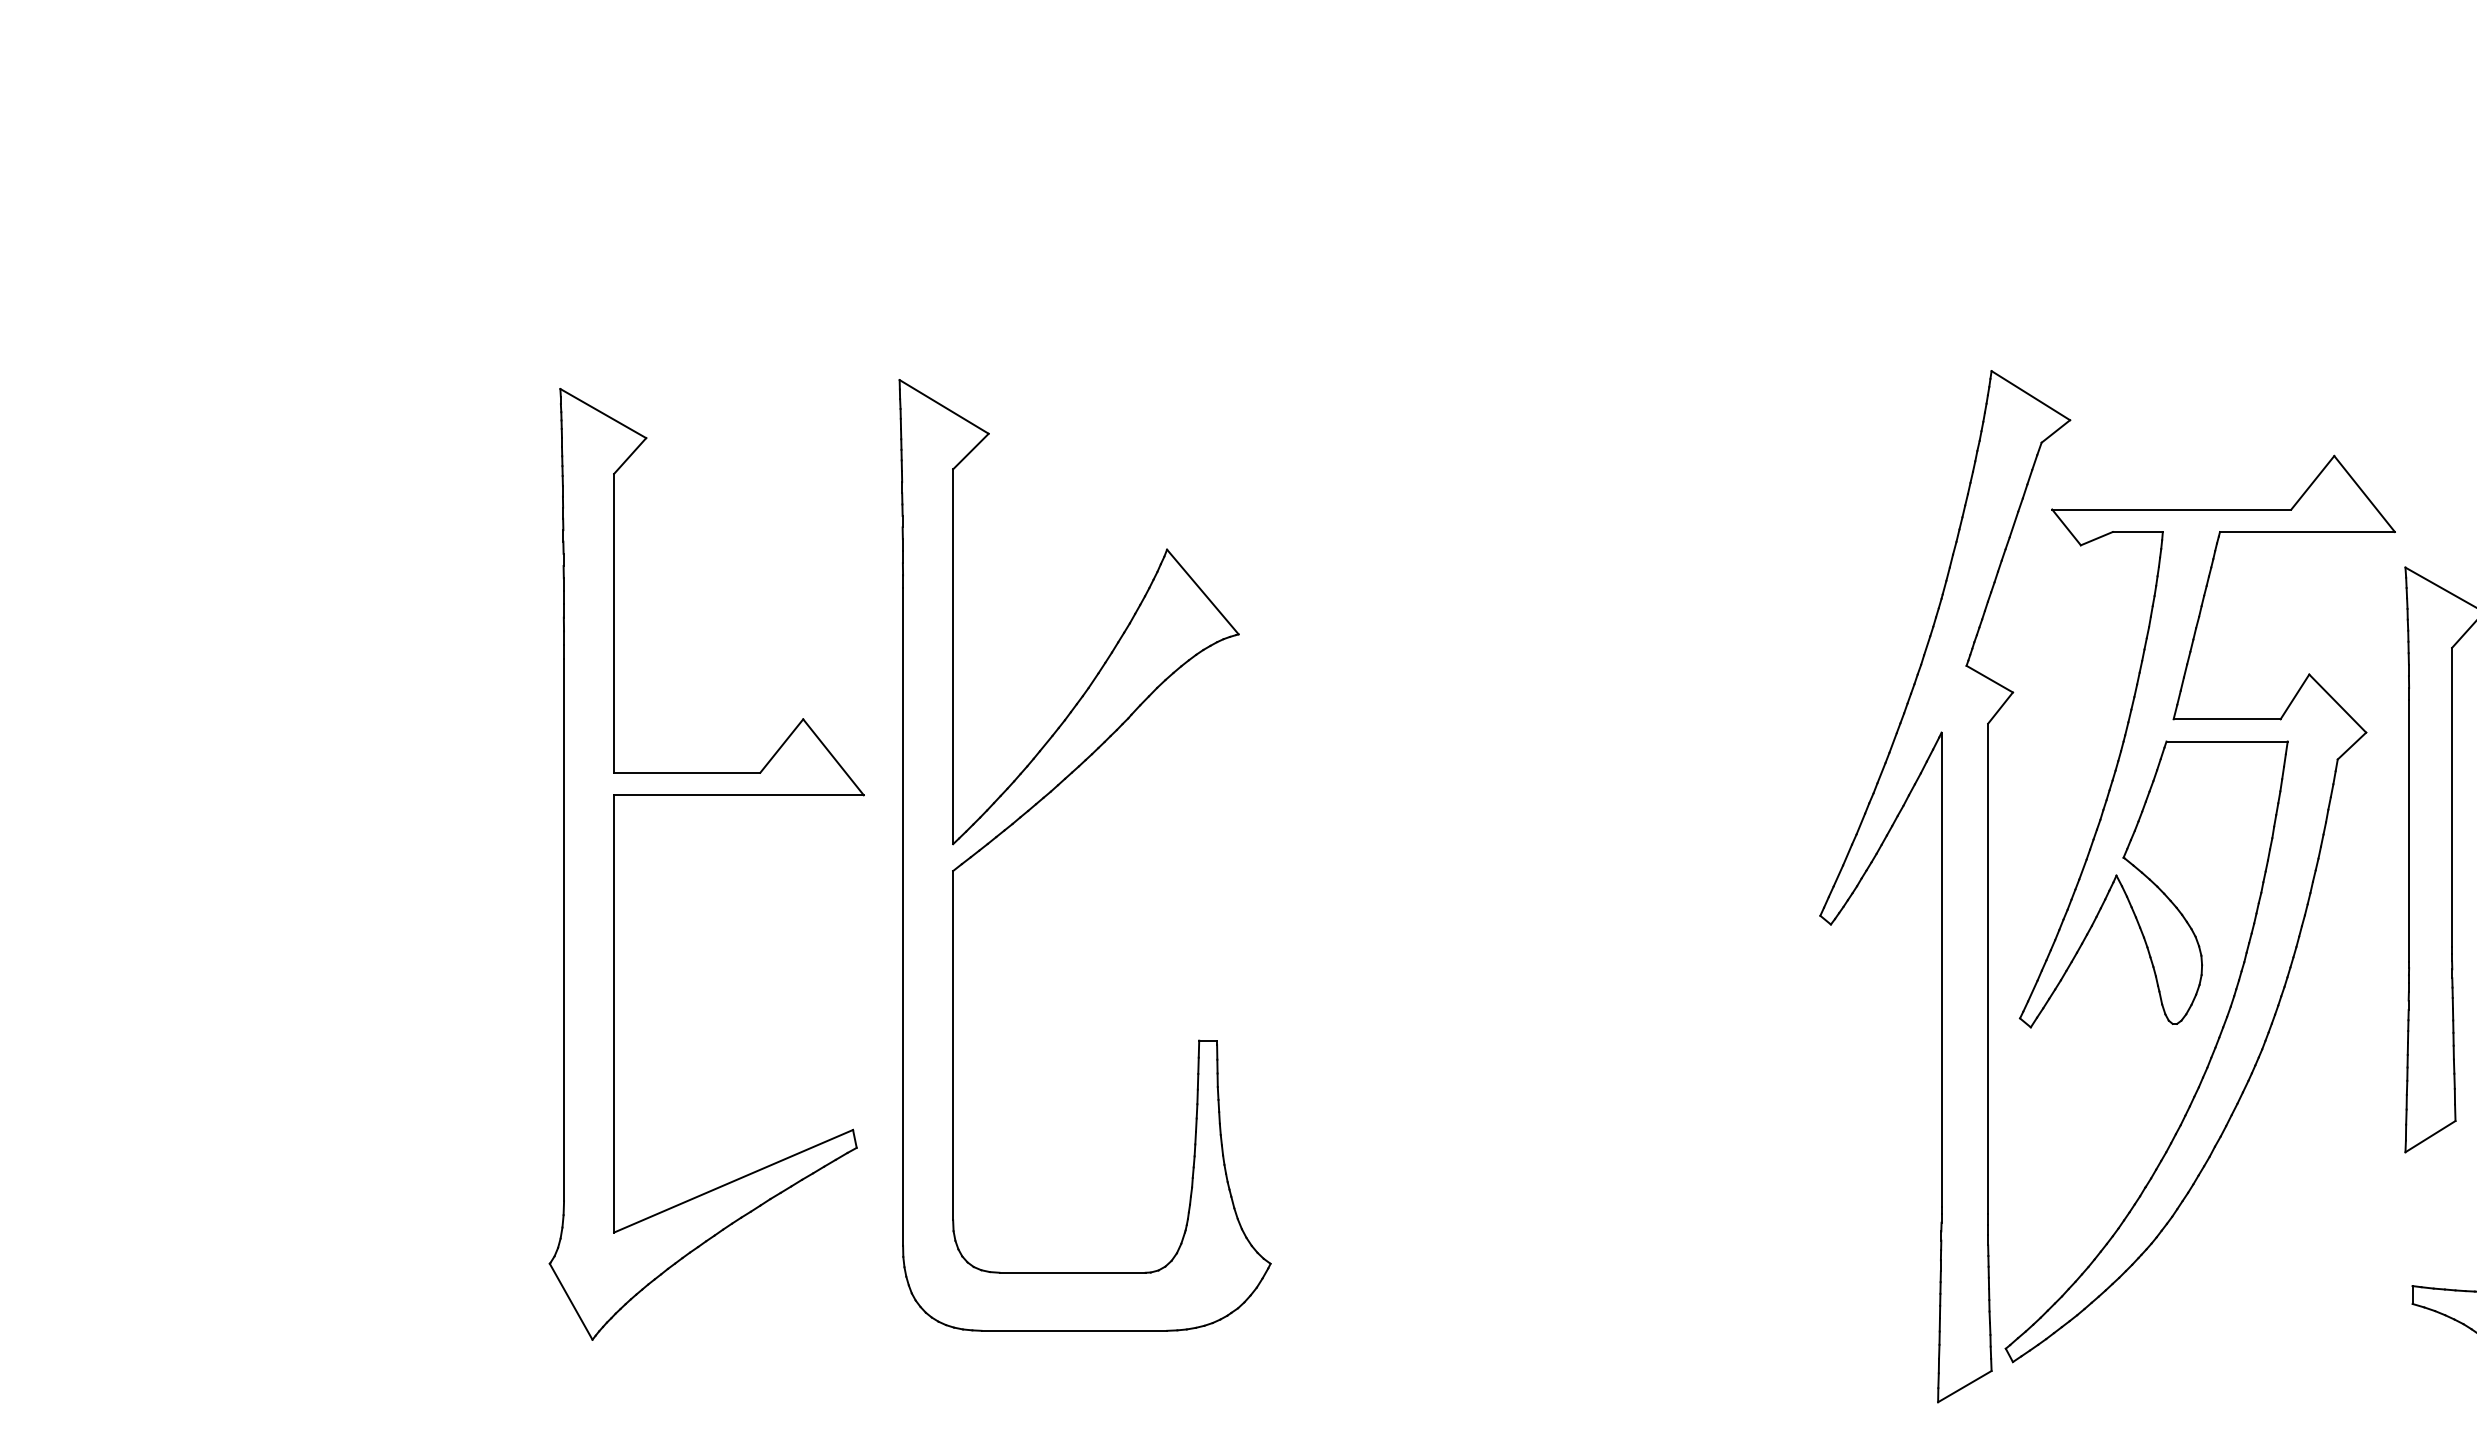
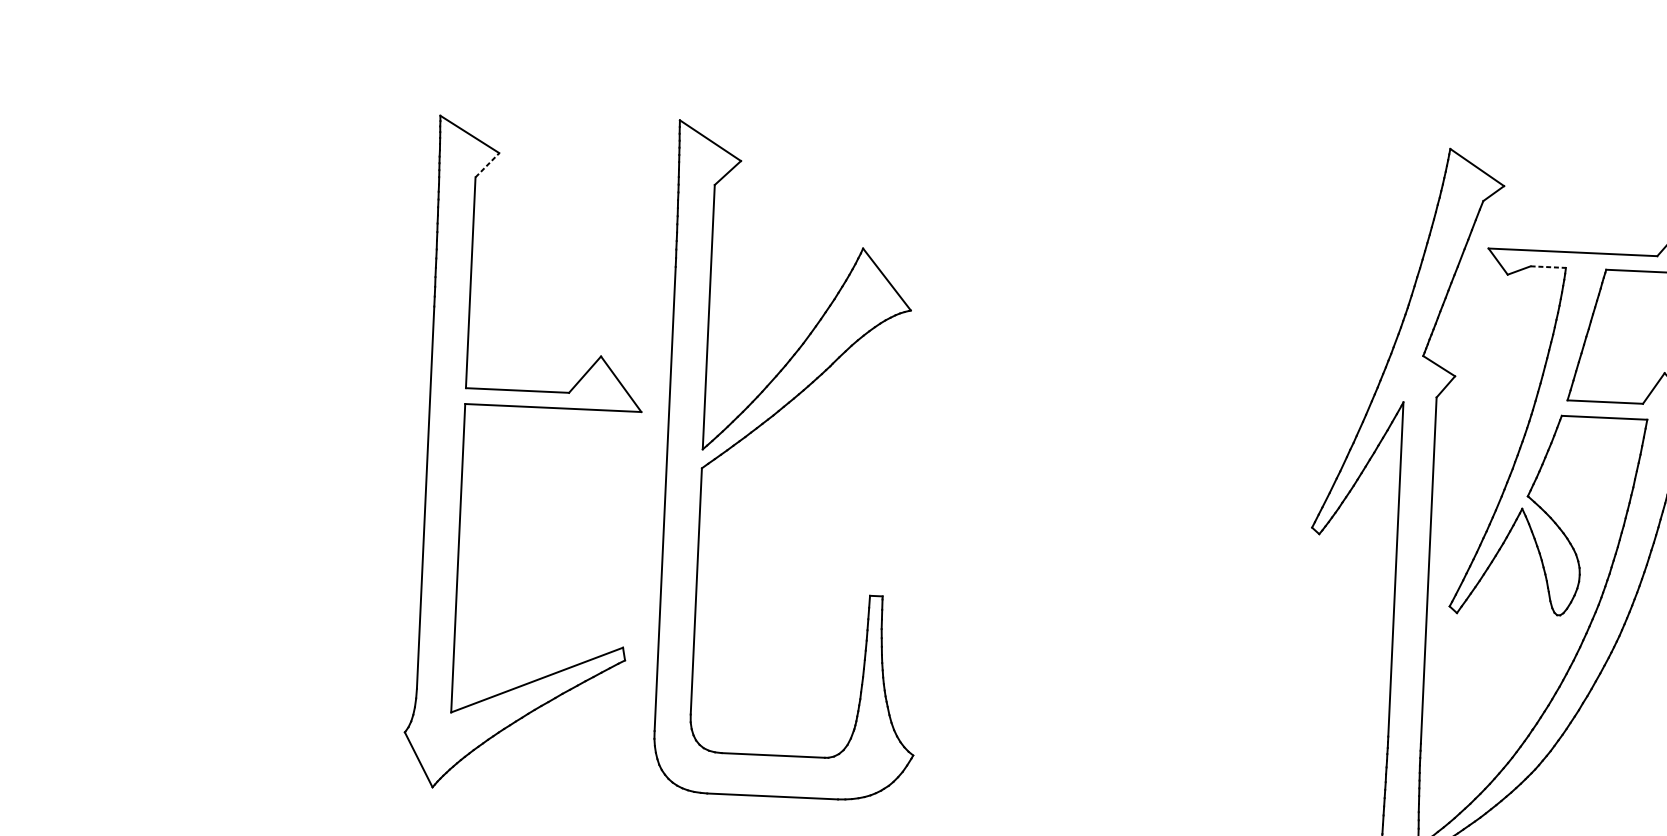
line: (630, 455) -> (487, 164), solid -> dashed
line: (2138, 532) -> (1548, 267), solid -> dashed

